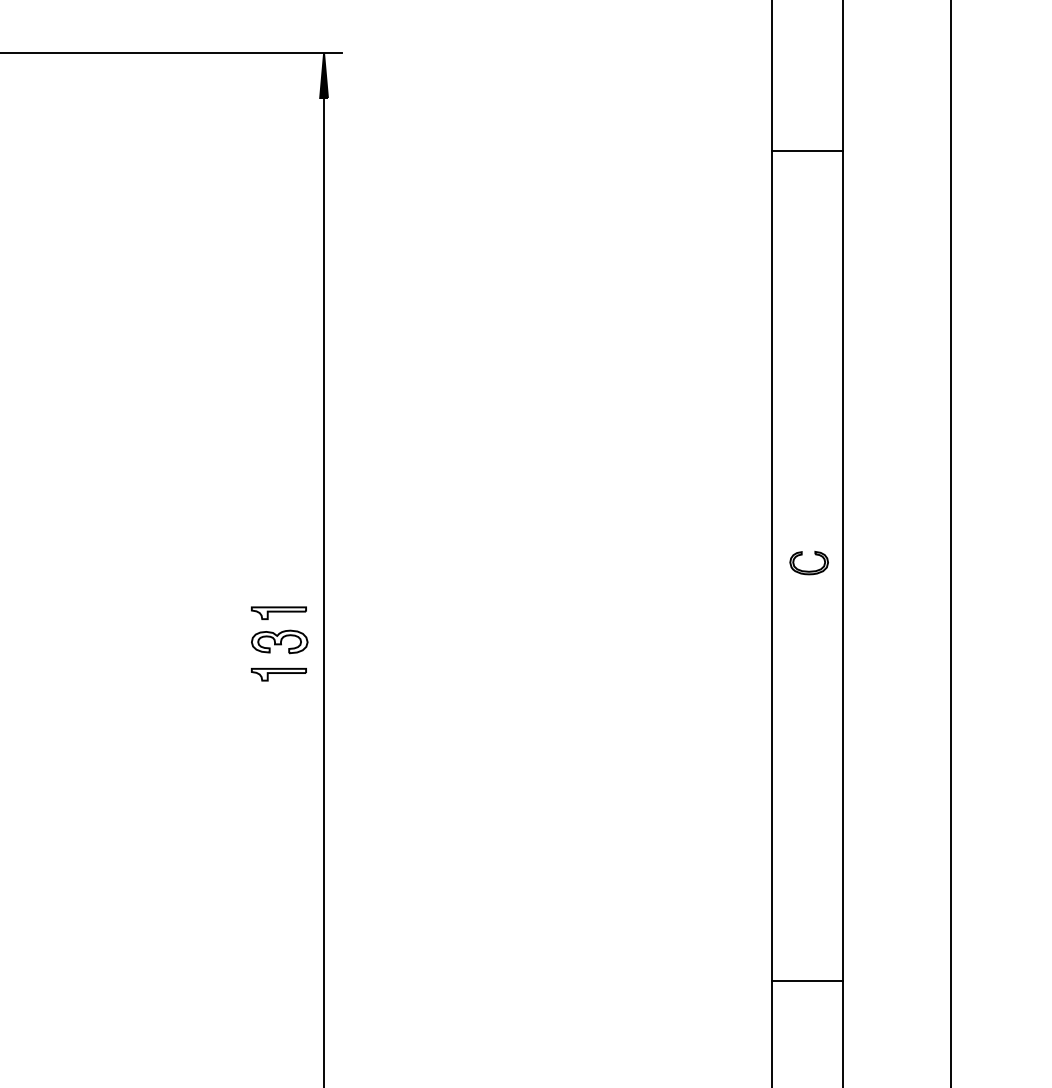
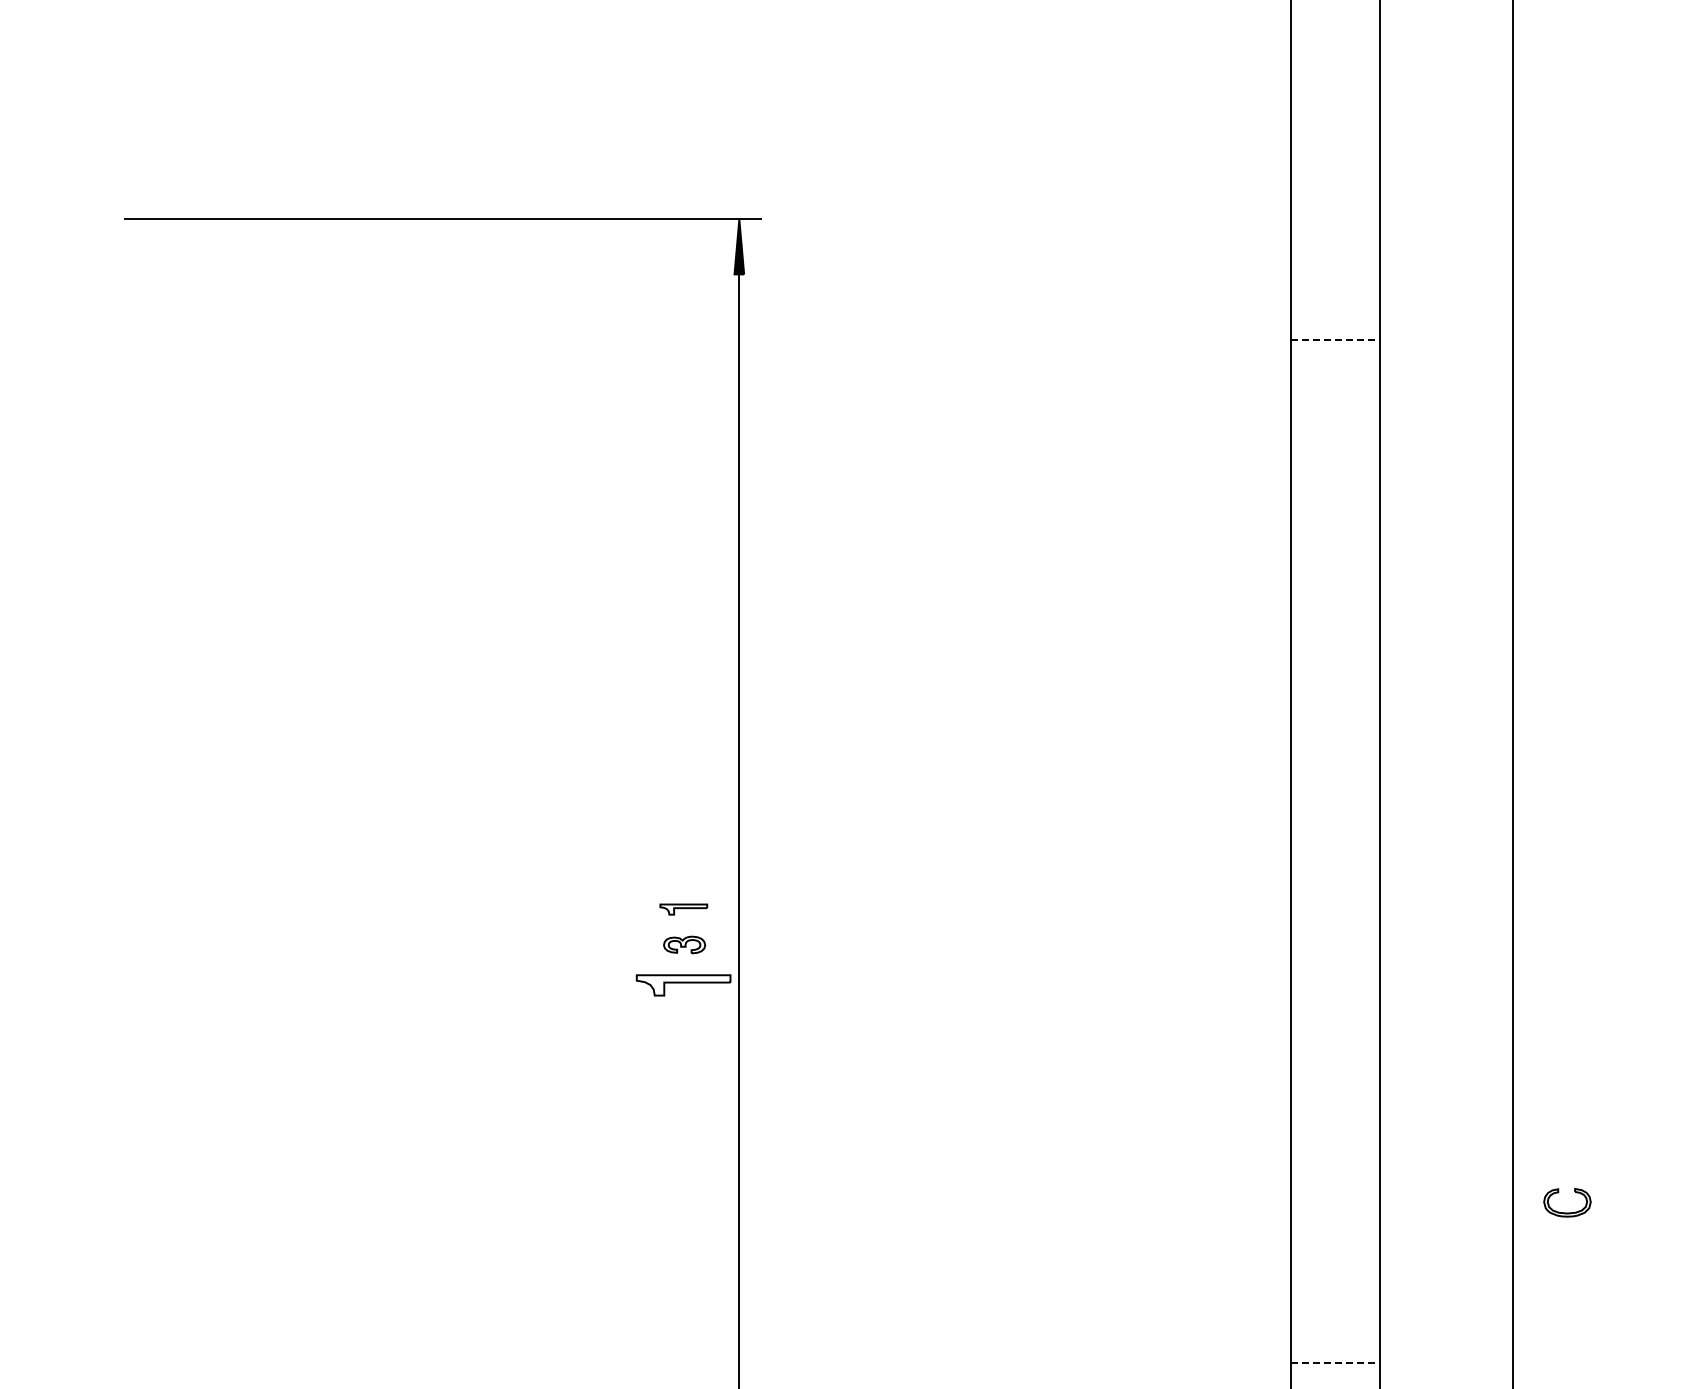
line: (807, 151) -> (1335, 340), solid -> dashed
part: (809, 570) -> (1567, 1212), moved
part: (278, 613) -> (683, 909), size x0.7
part: (279, 641) -> (684, 944), size x0.6
part: (278, 674) -> (683, 985), size x1.4
line: (807, 980) -> (1335, 1362), solid -> dashed

